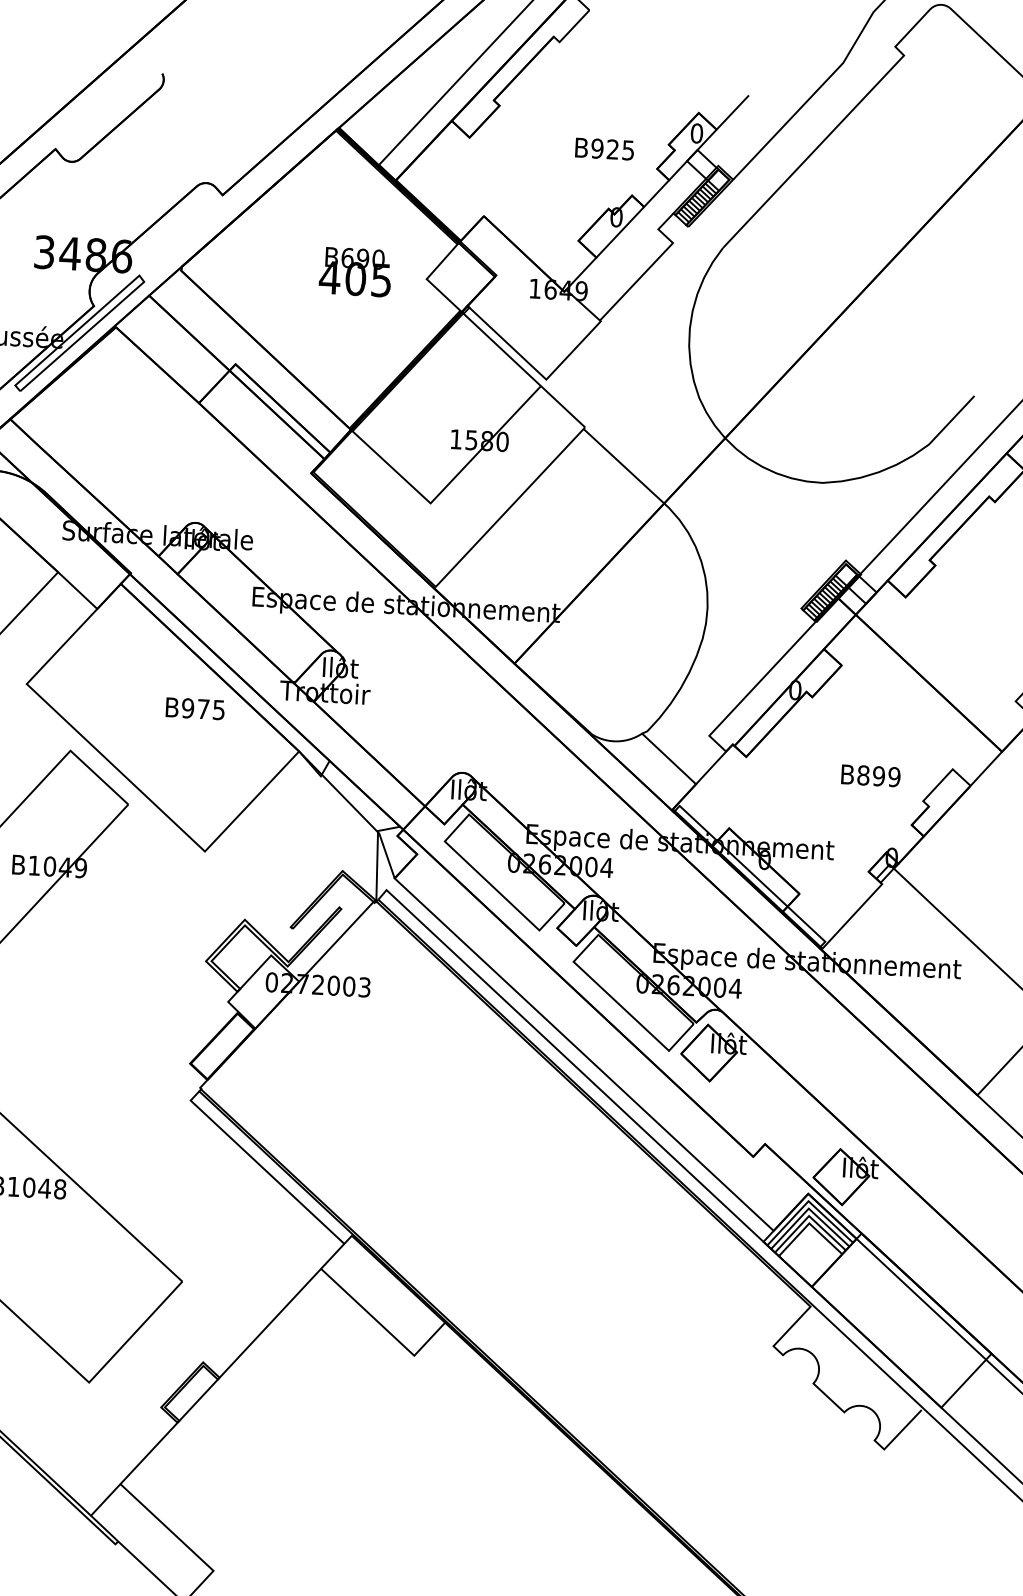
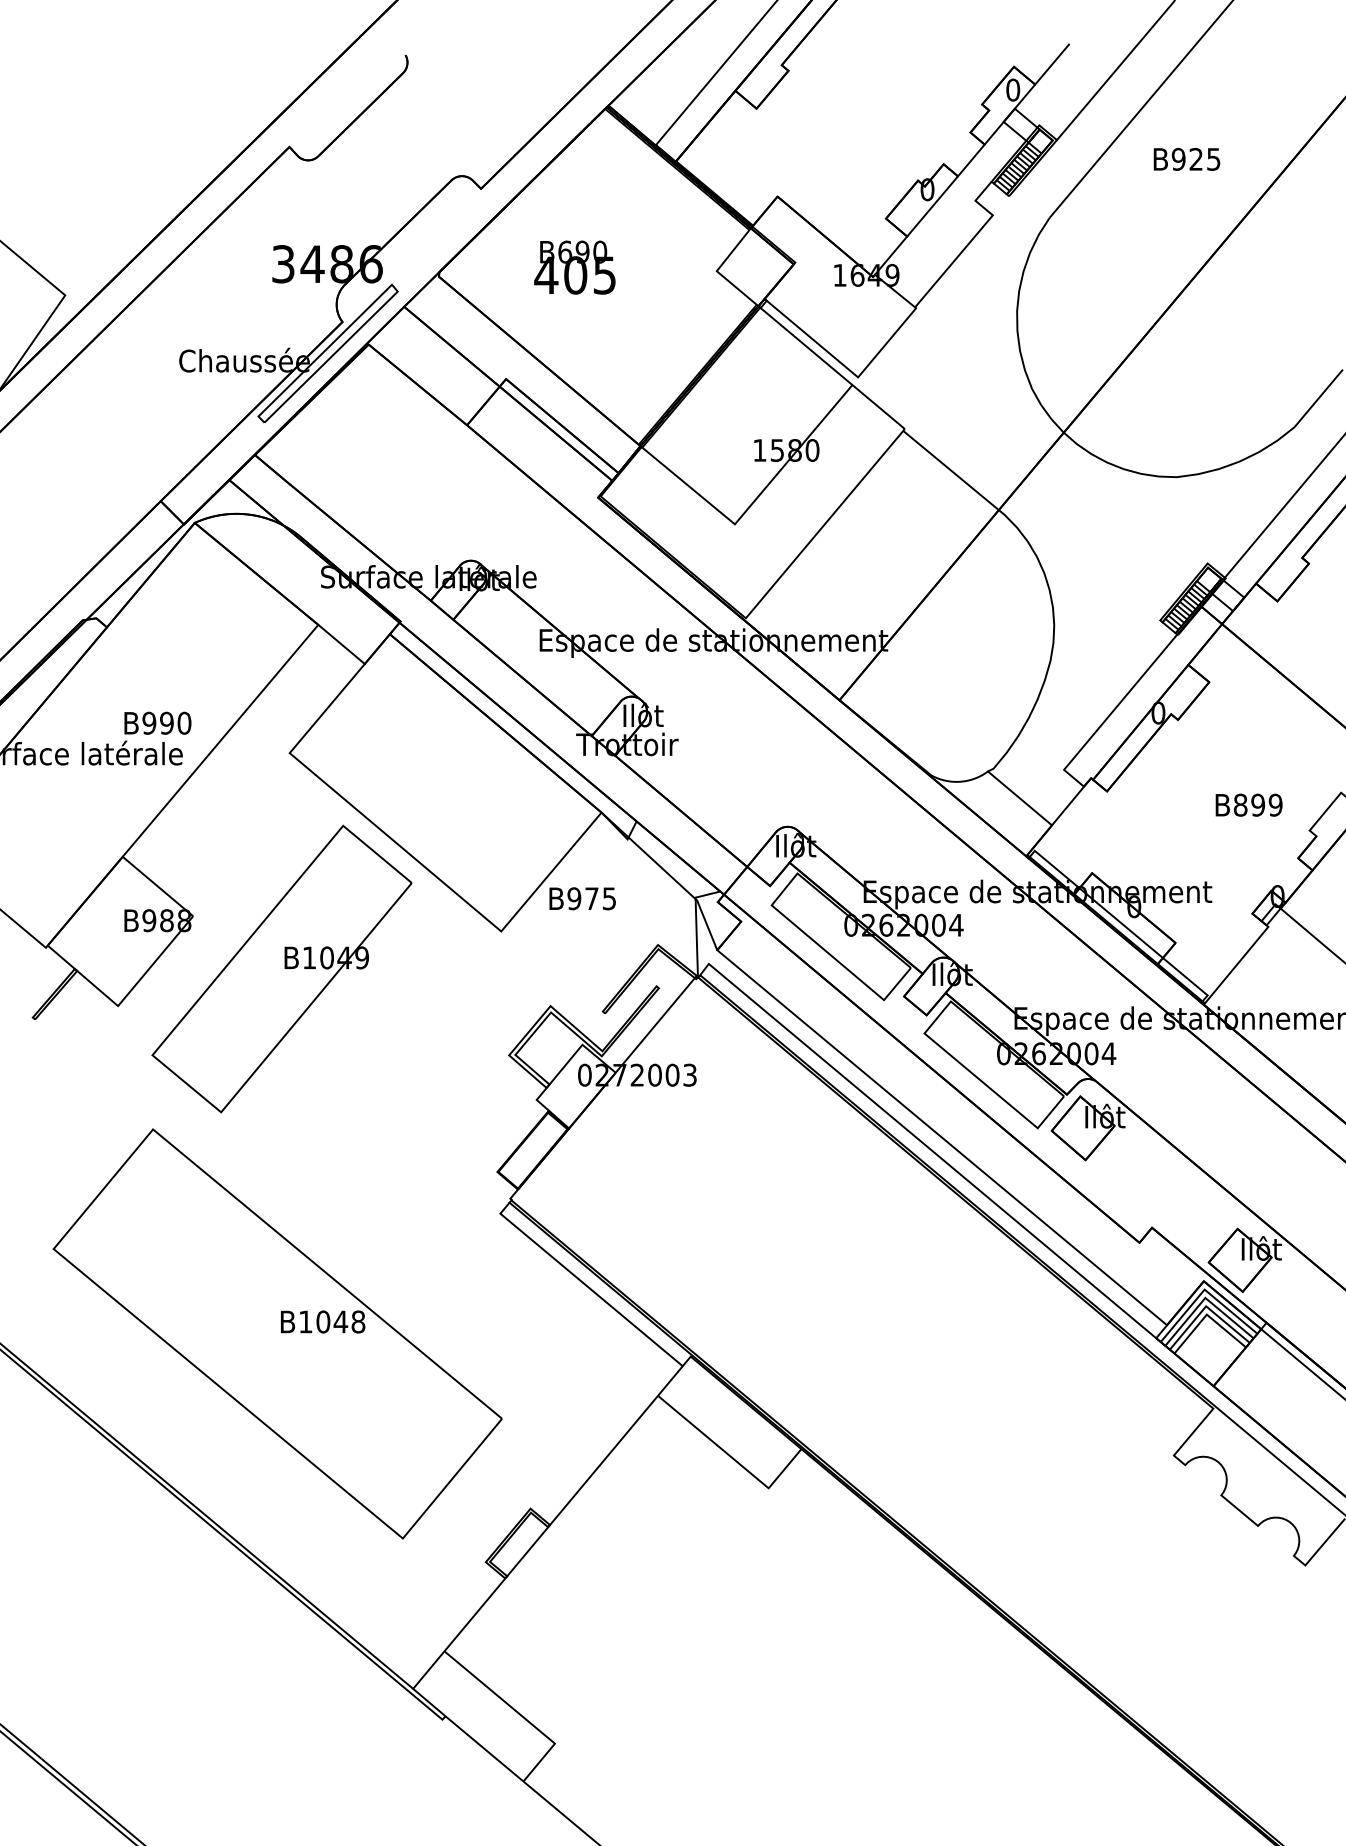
text: (604, 148) -> (1186, 158), moved
text: (355, 272) -> (574, 267), moved
text: (195, 708) -> (582, 898), moved

